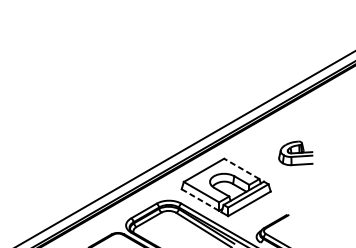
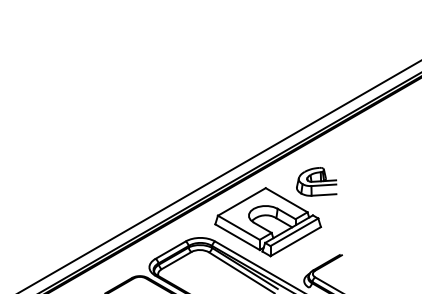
part: (295, 153) -> (316, 181), moved
line: (241, 168) -> (286, 199), dashed -> solid
line: (200, 200) -> (237, 237), dashed -> solid

